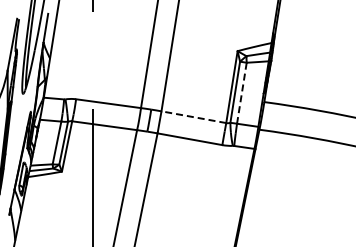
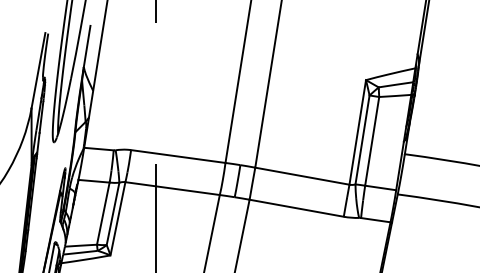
line: (241, 93) -> (371, 141), dashed -> solid
line: (193, 117) -> (301, 176), dashed -> solid

